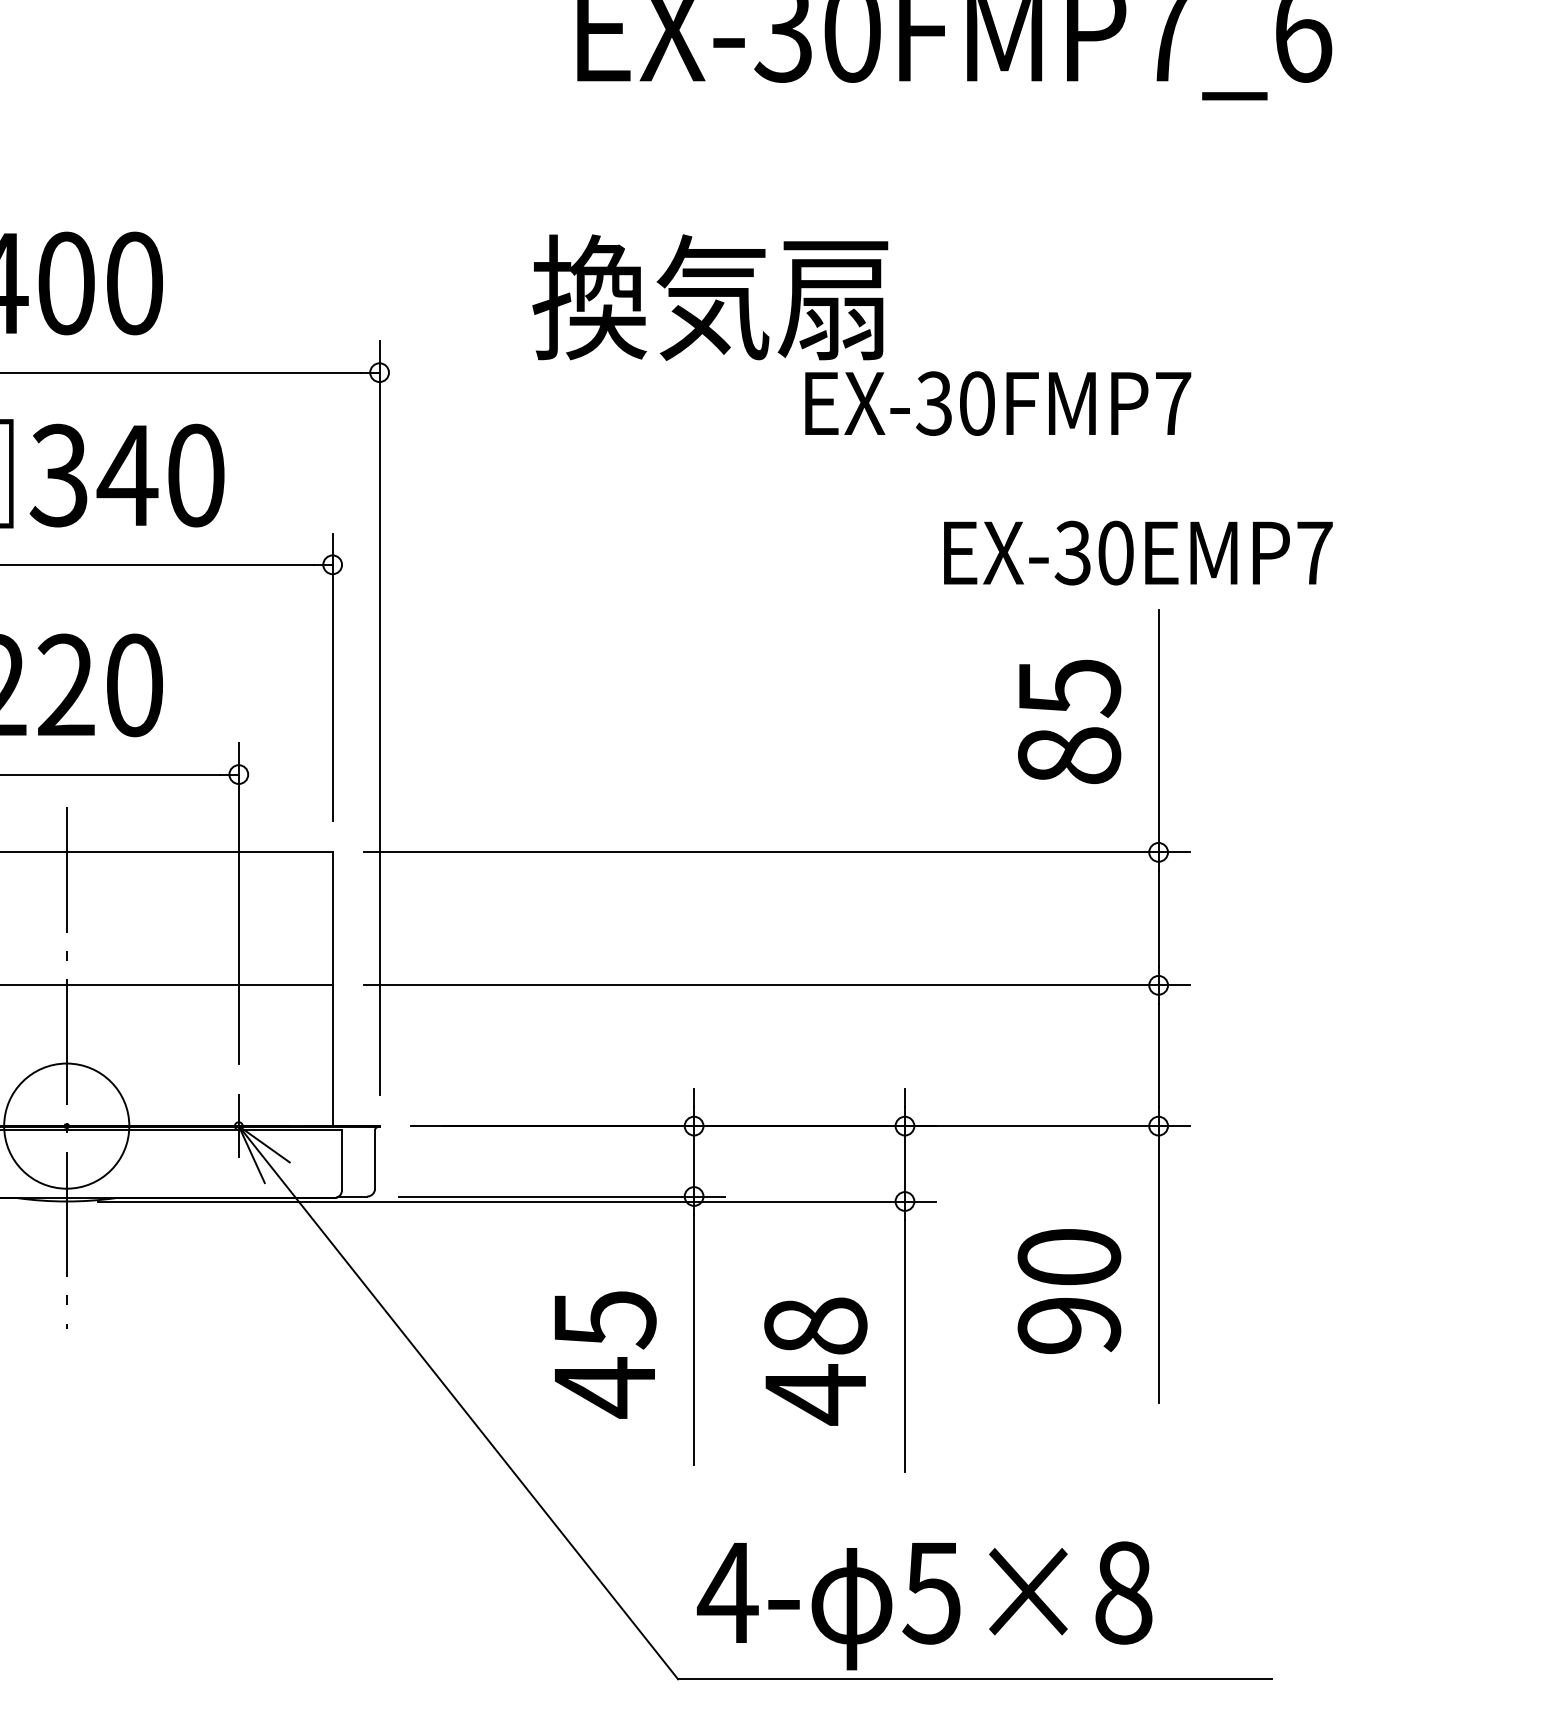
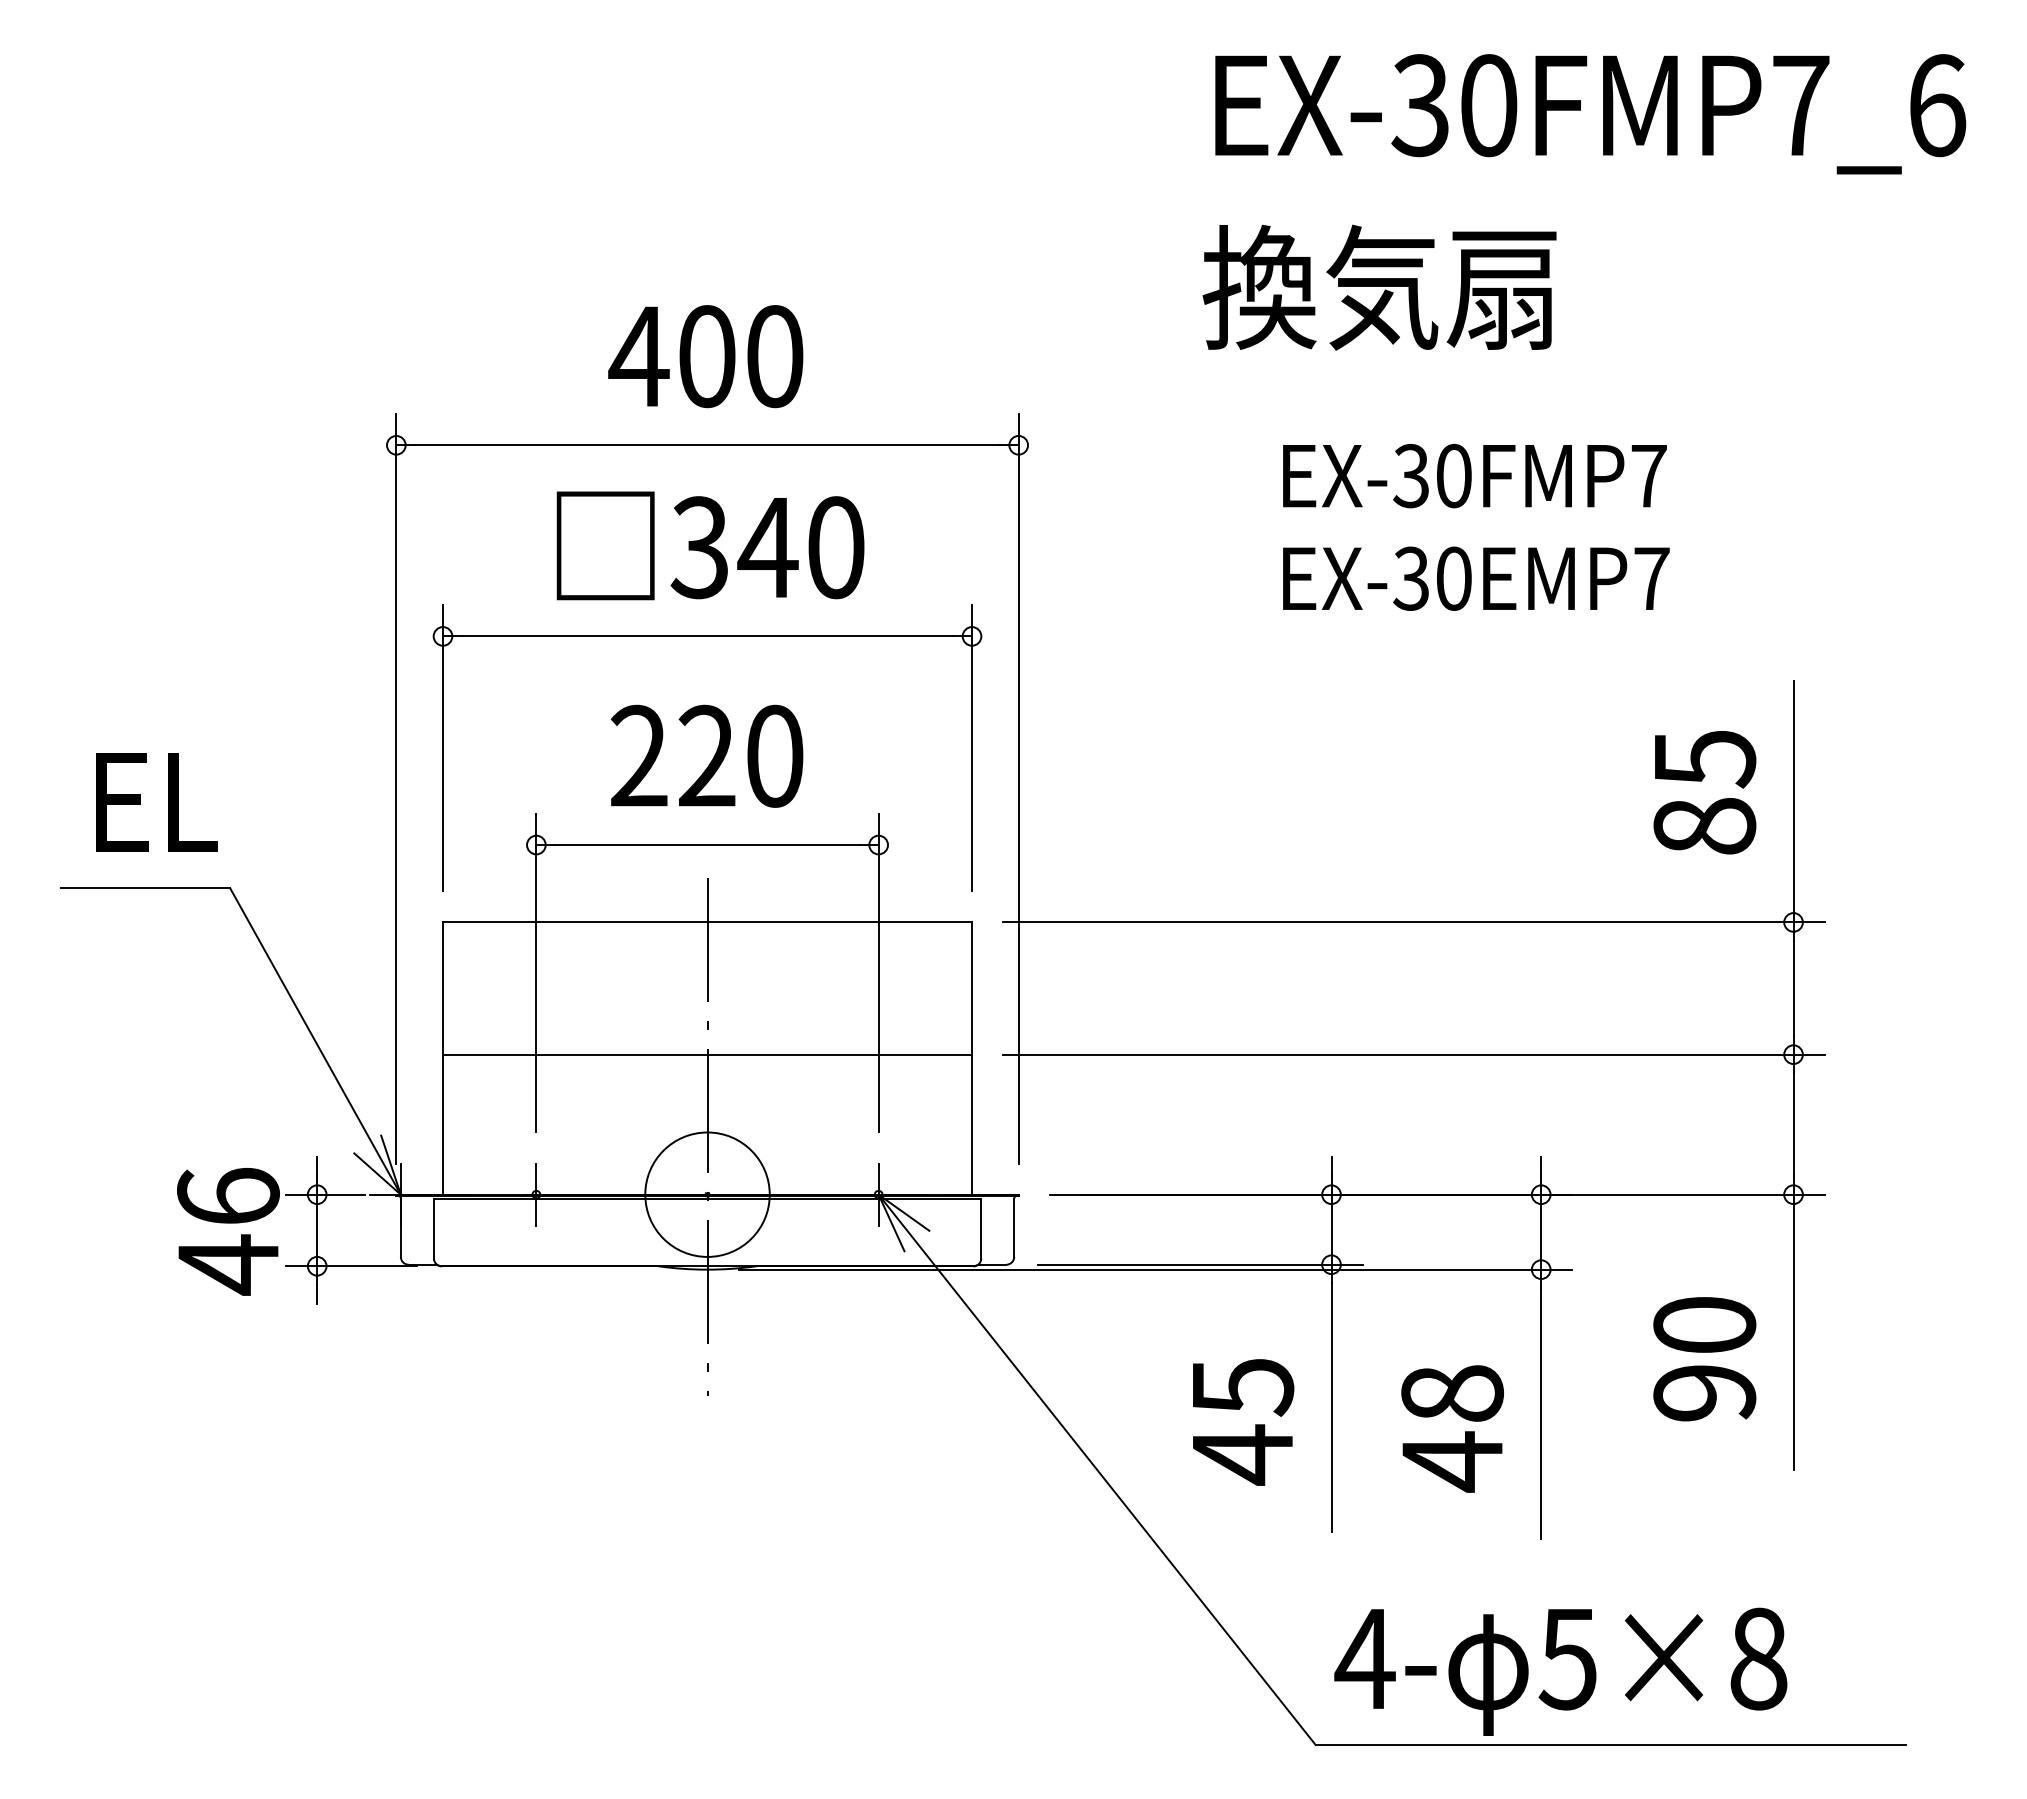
text: (710, 297) -> (1379, 287), moved
text: (997, 404) -> (1474, 476), moved
text: (1138, 552) -> (1476, 578), moved

